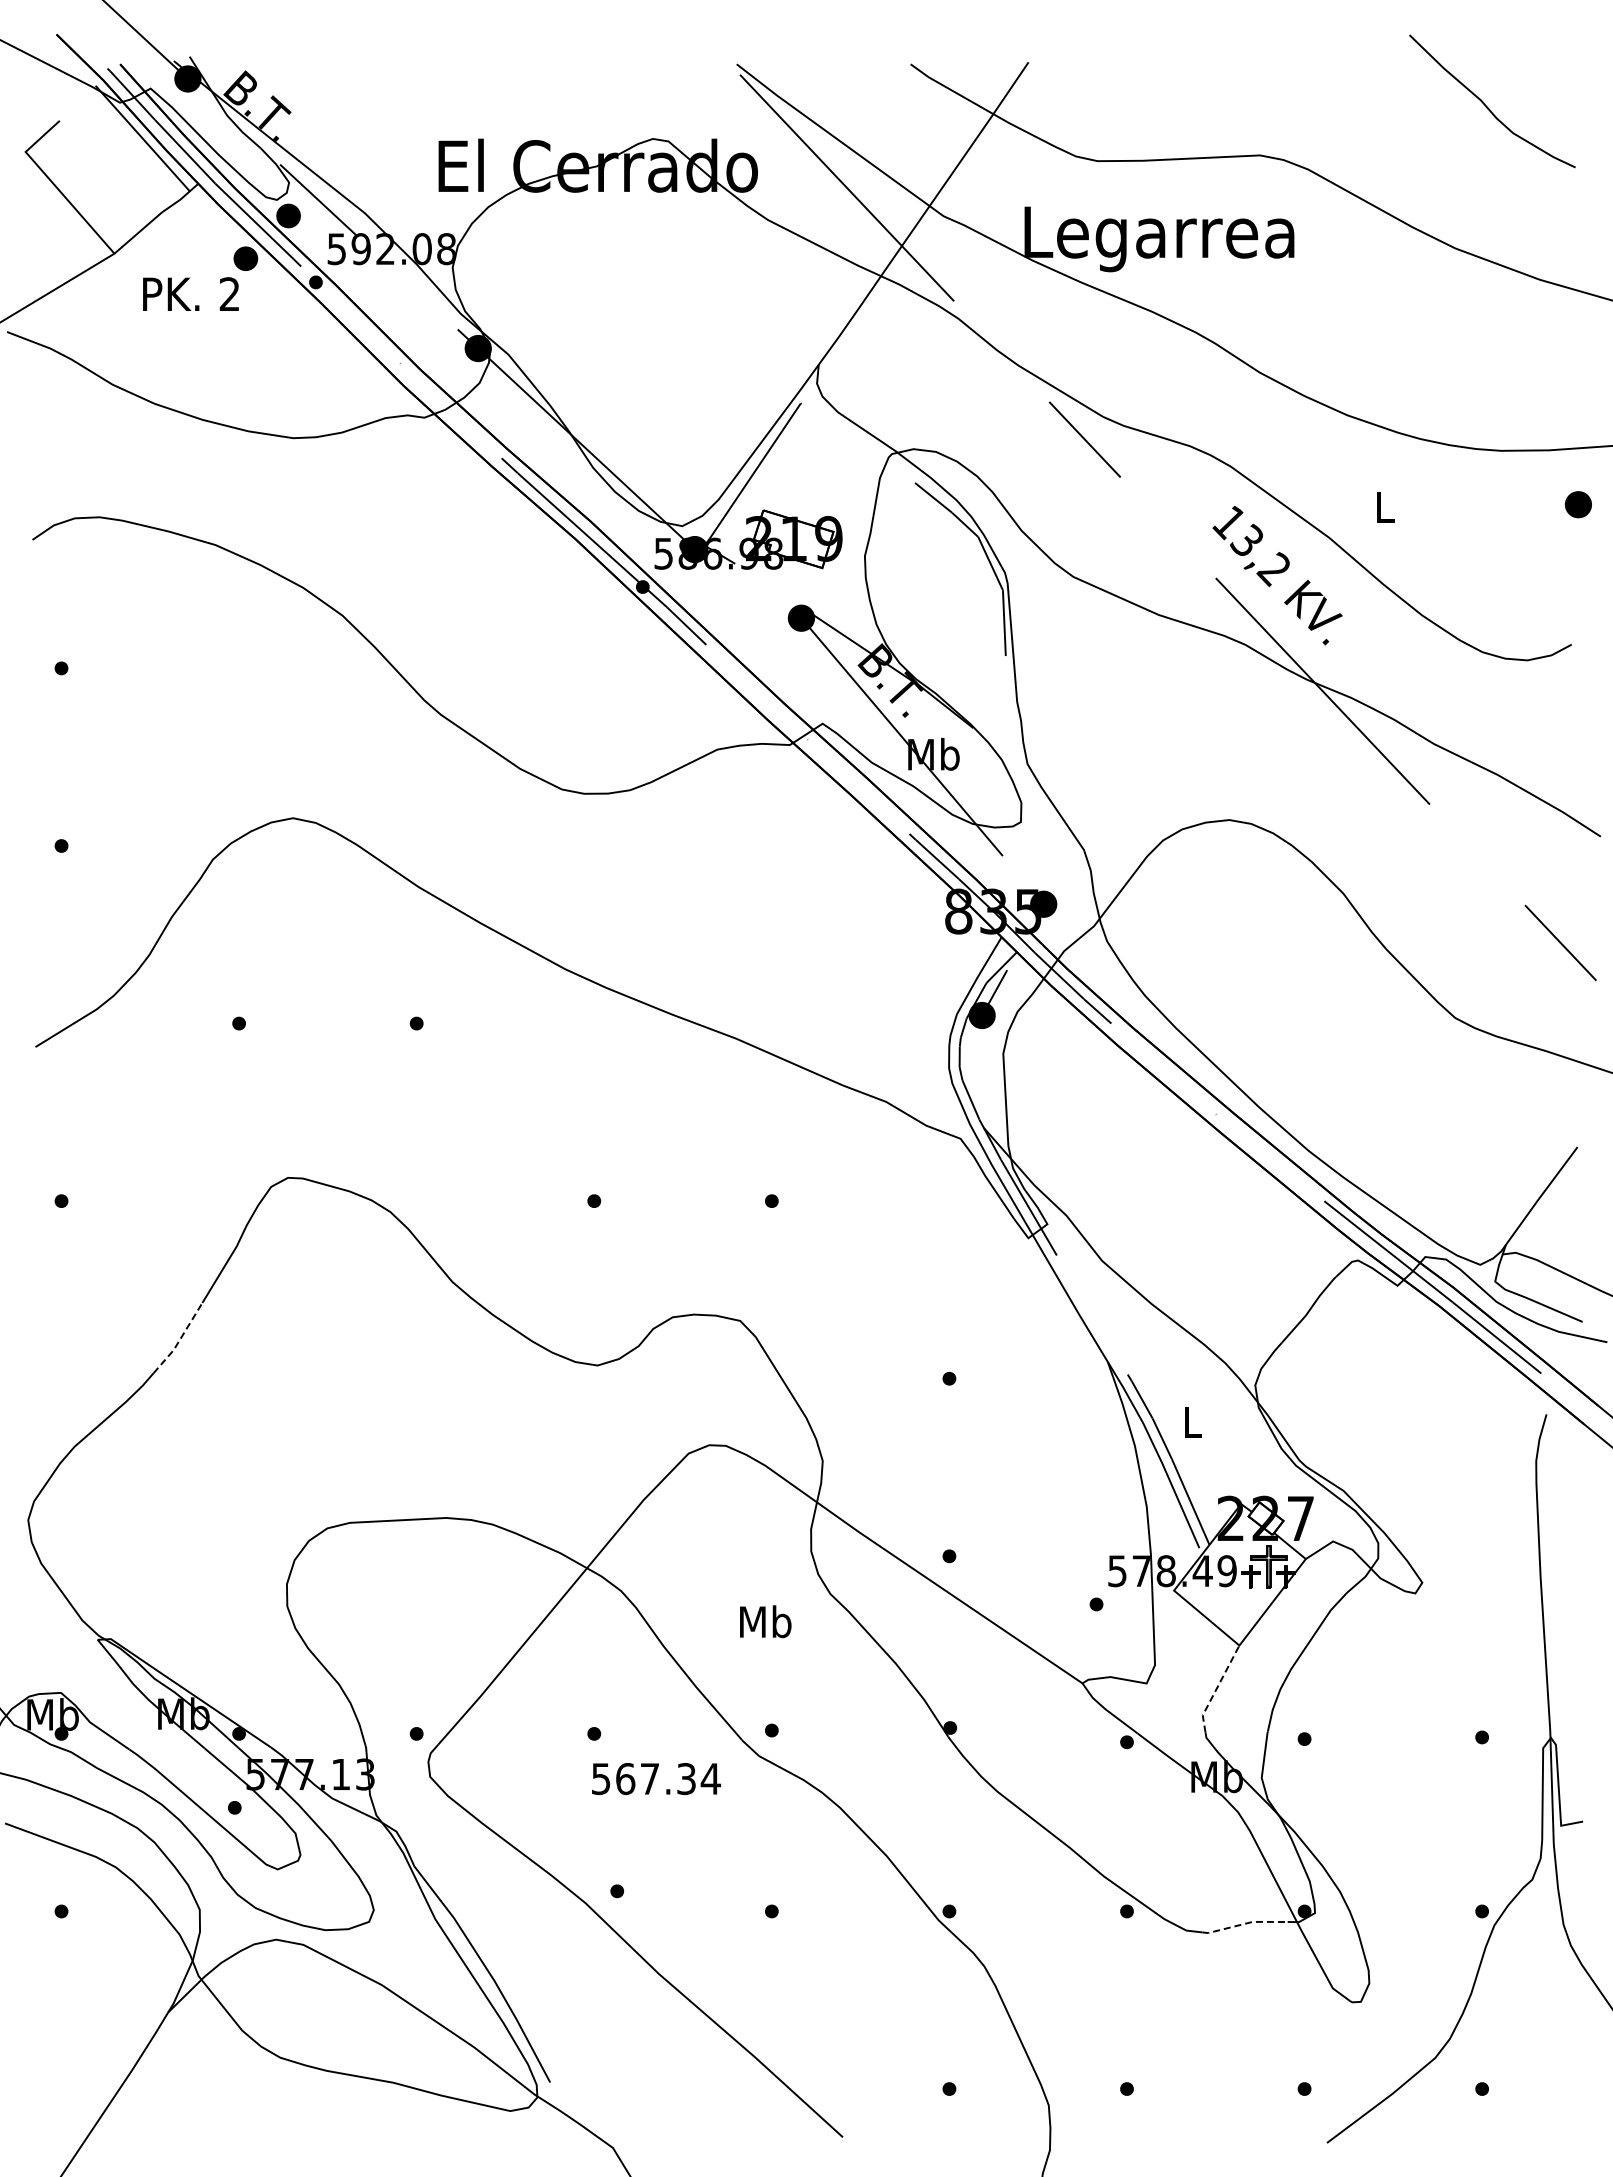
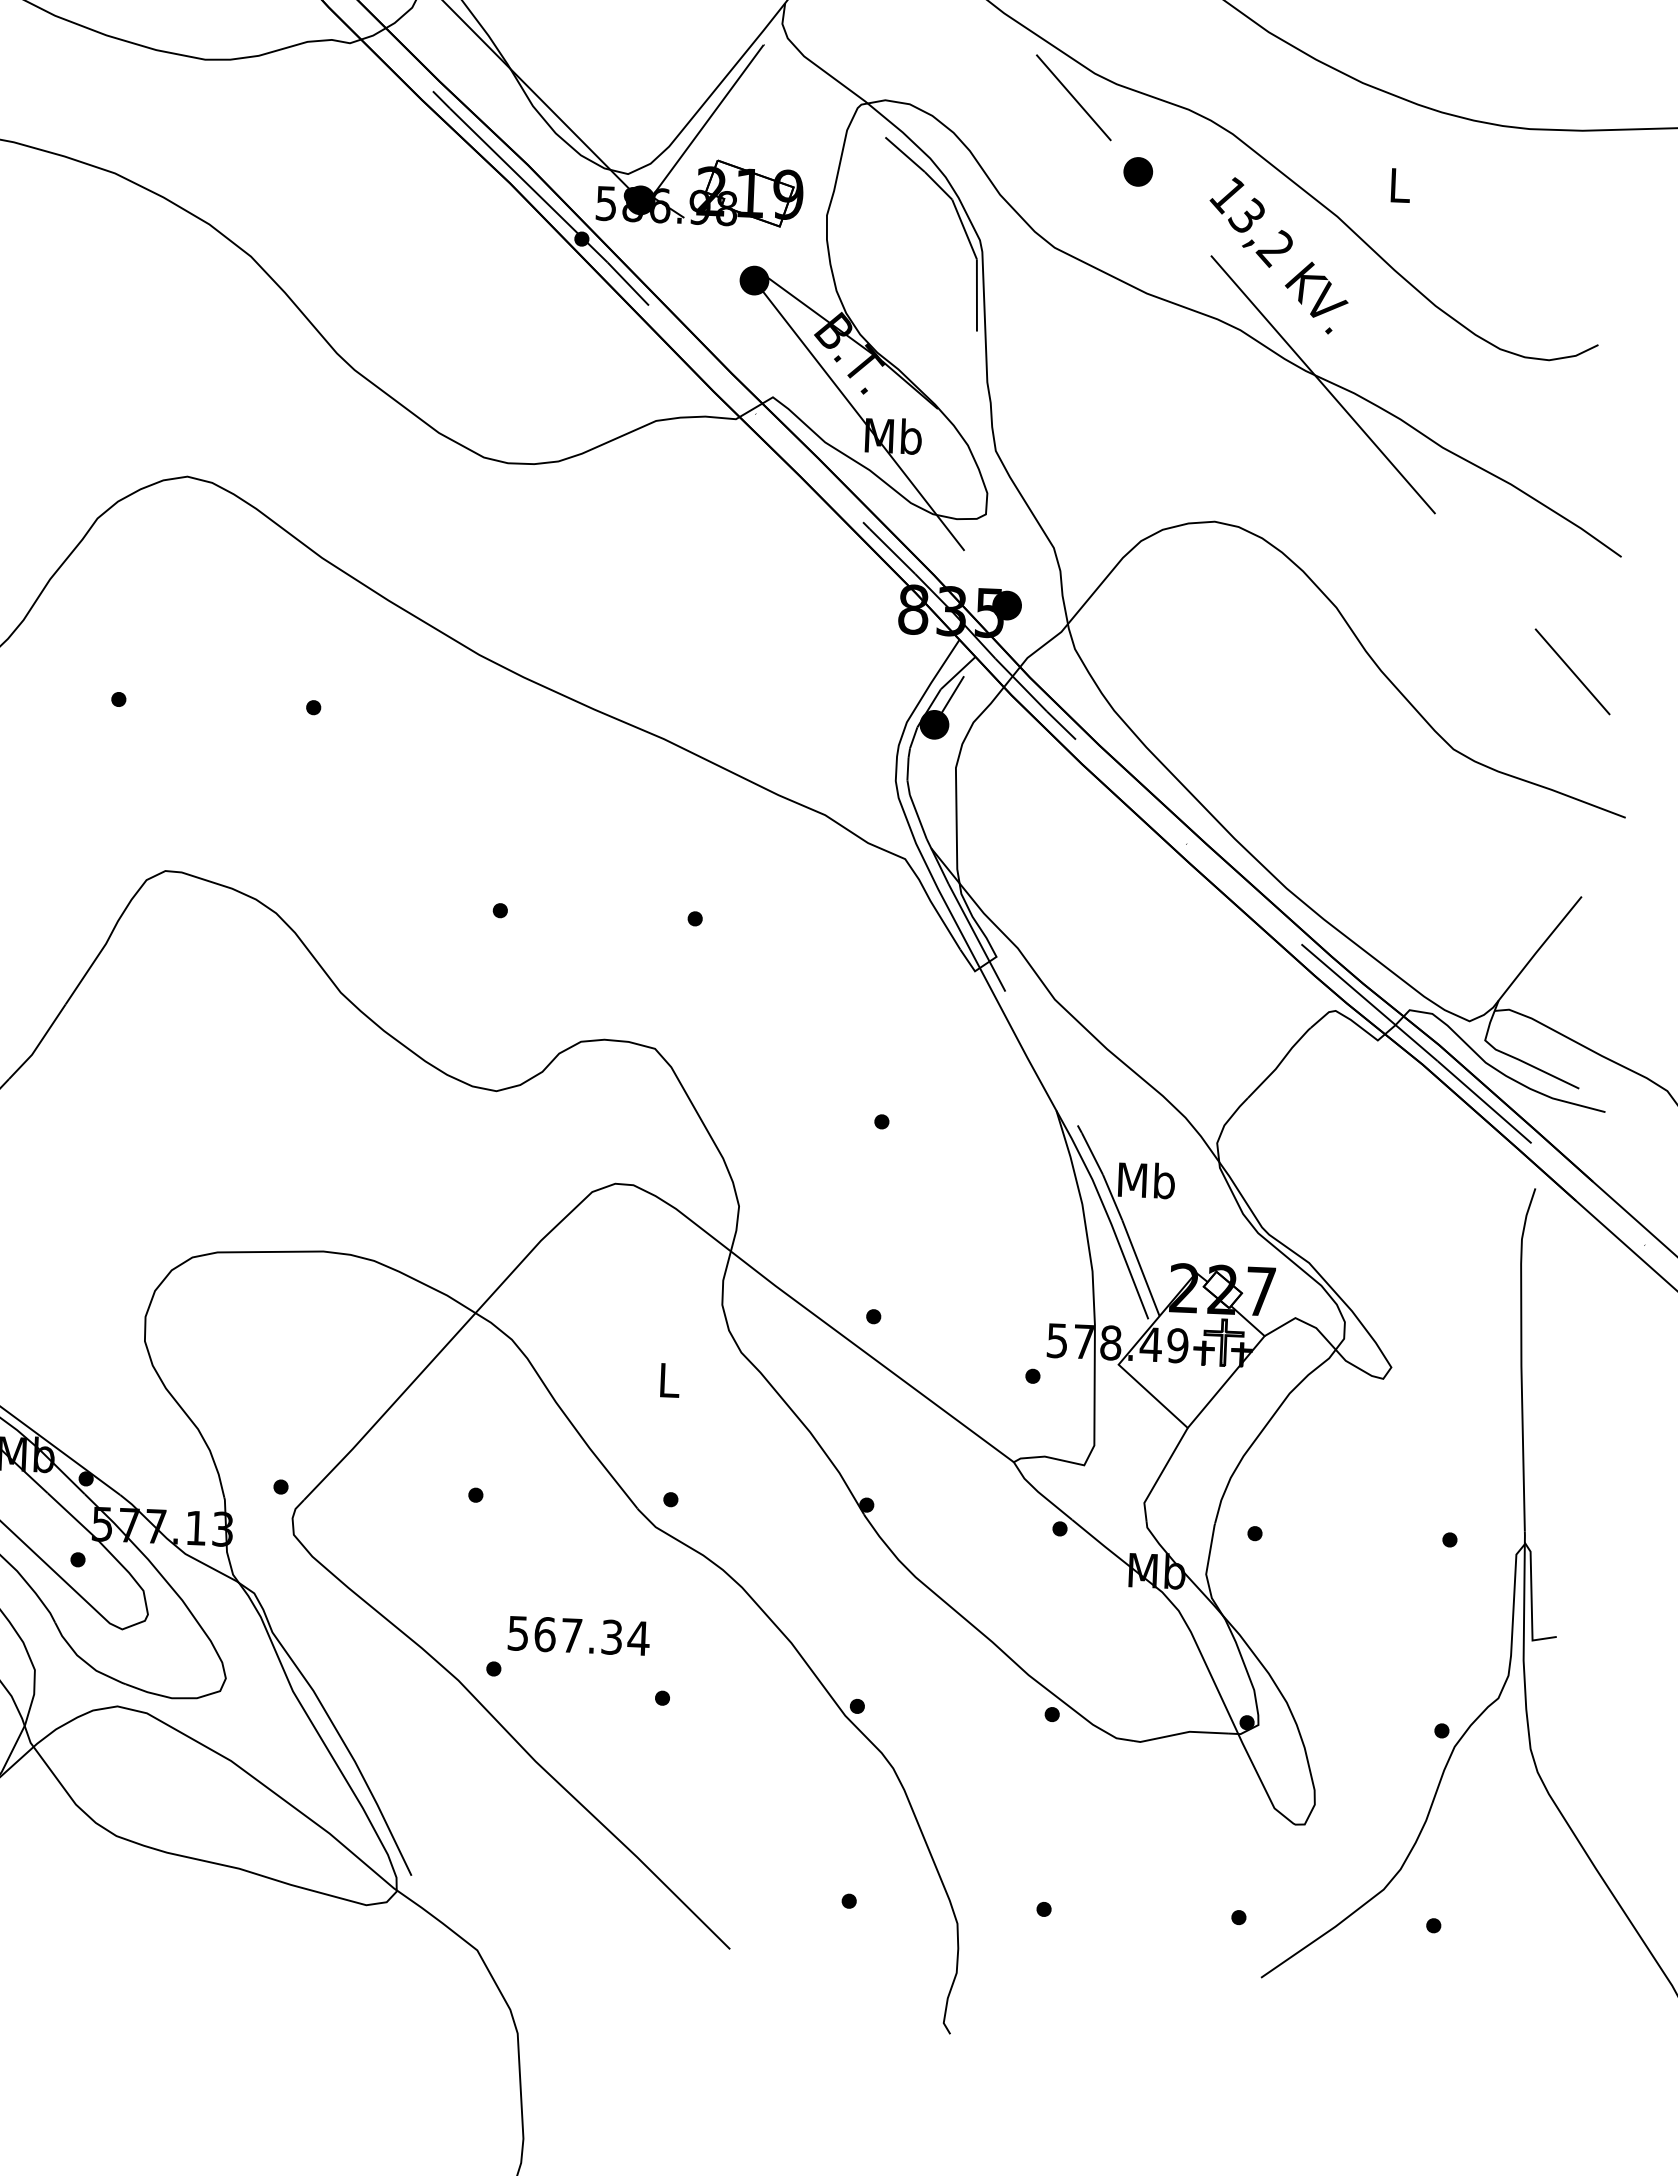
part: (1577, 504) -> (1137, 171), moved
line: (179, 1340) -> (38, 1044), dashed -> solid
text: (1192, 1421) -> (1146, 1179), L -> Mb
text: (765, 1621) -> (668, 1379), Mb -> L
line: (1216, 1688) -> (1160, 1474), dashed -> solid
text: (656, 1779) -> (579, 1636), moved
line: (1244, 1923) -> (1180, 1733), dashed -> solid

